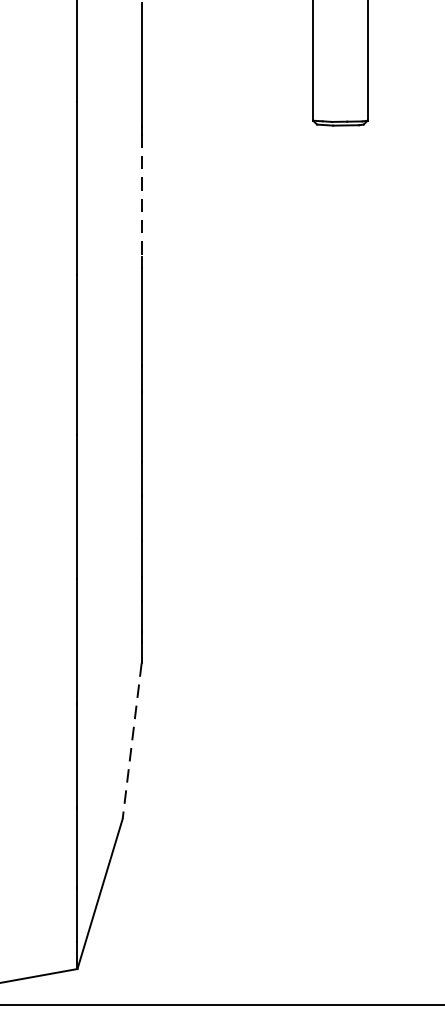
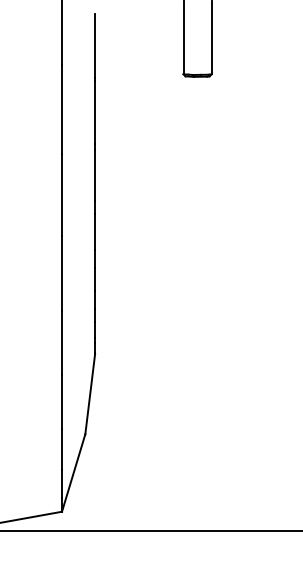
line: (142, 196) -> (95, 113), dashed -> solid
line: (132, 741) -> (90, 394), dashed -> solid

